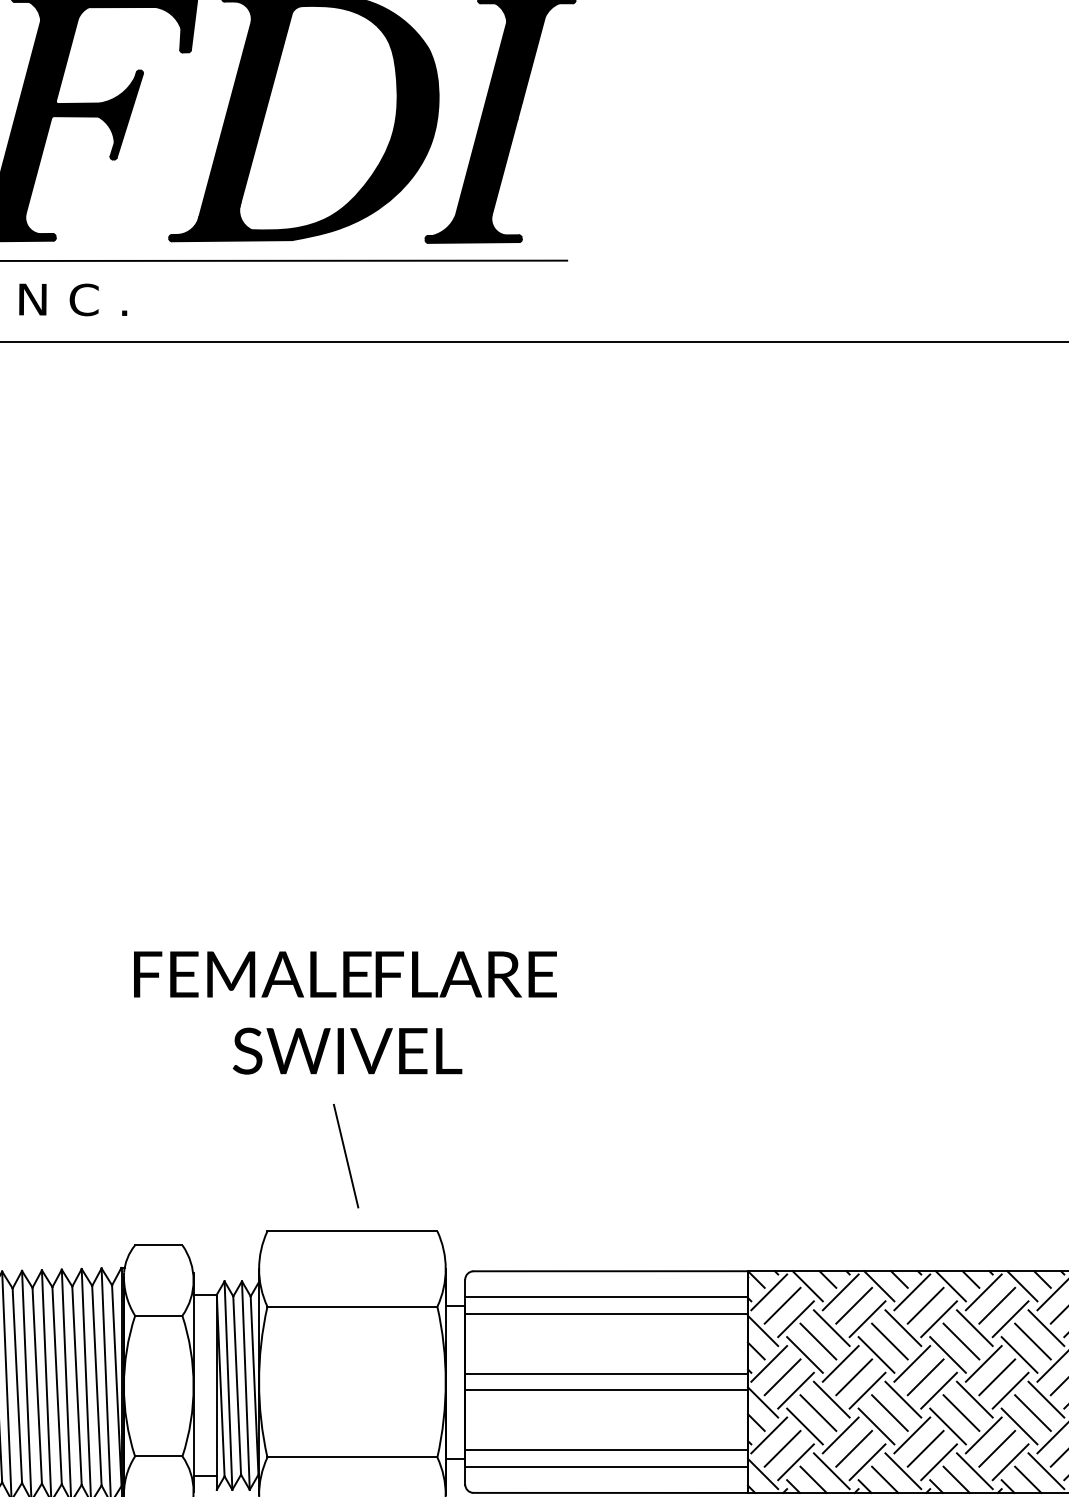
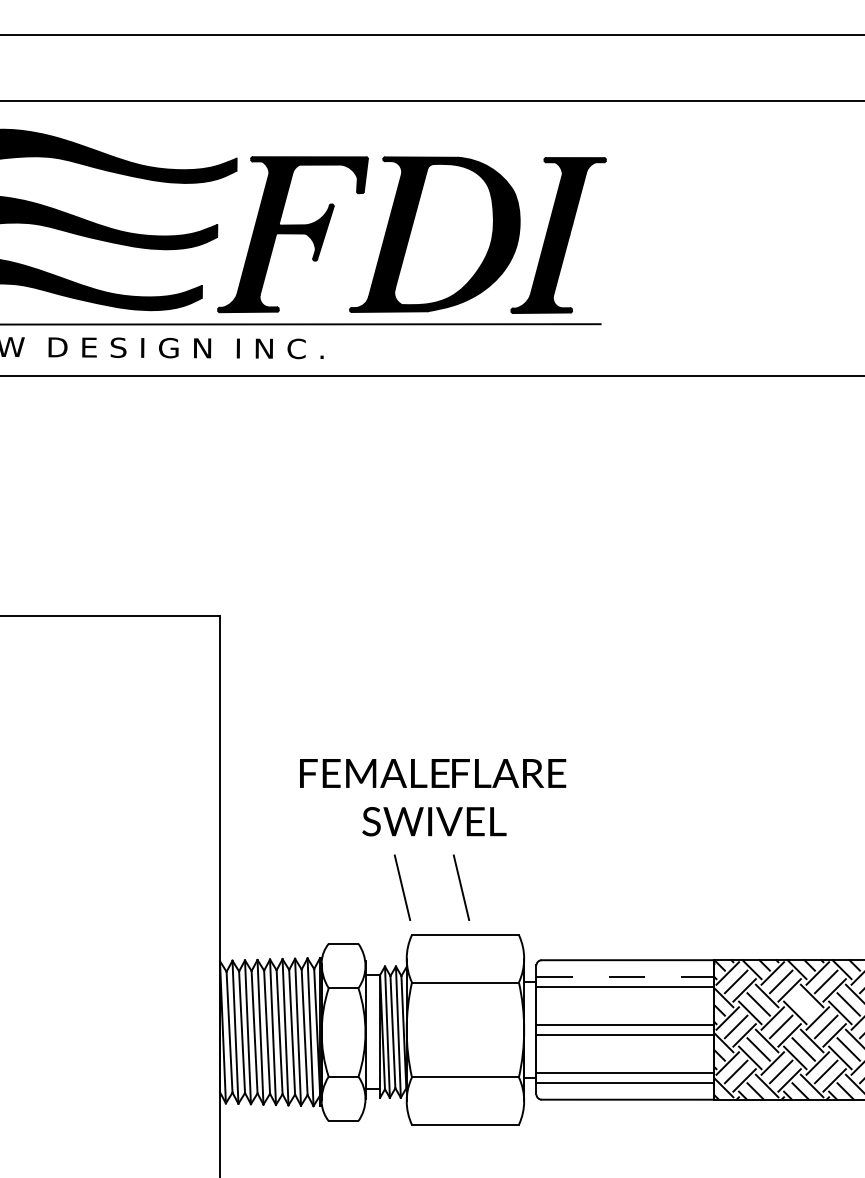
text: (346, 1012) -> (433, 797), moved
line: (252, 1155) -> (402, 887), added
line: (606, 1297) -> (625, 976), solid -> dashed
line: (889, 1341) -> (803, 1004), removed

